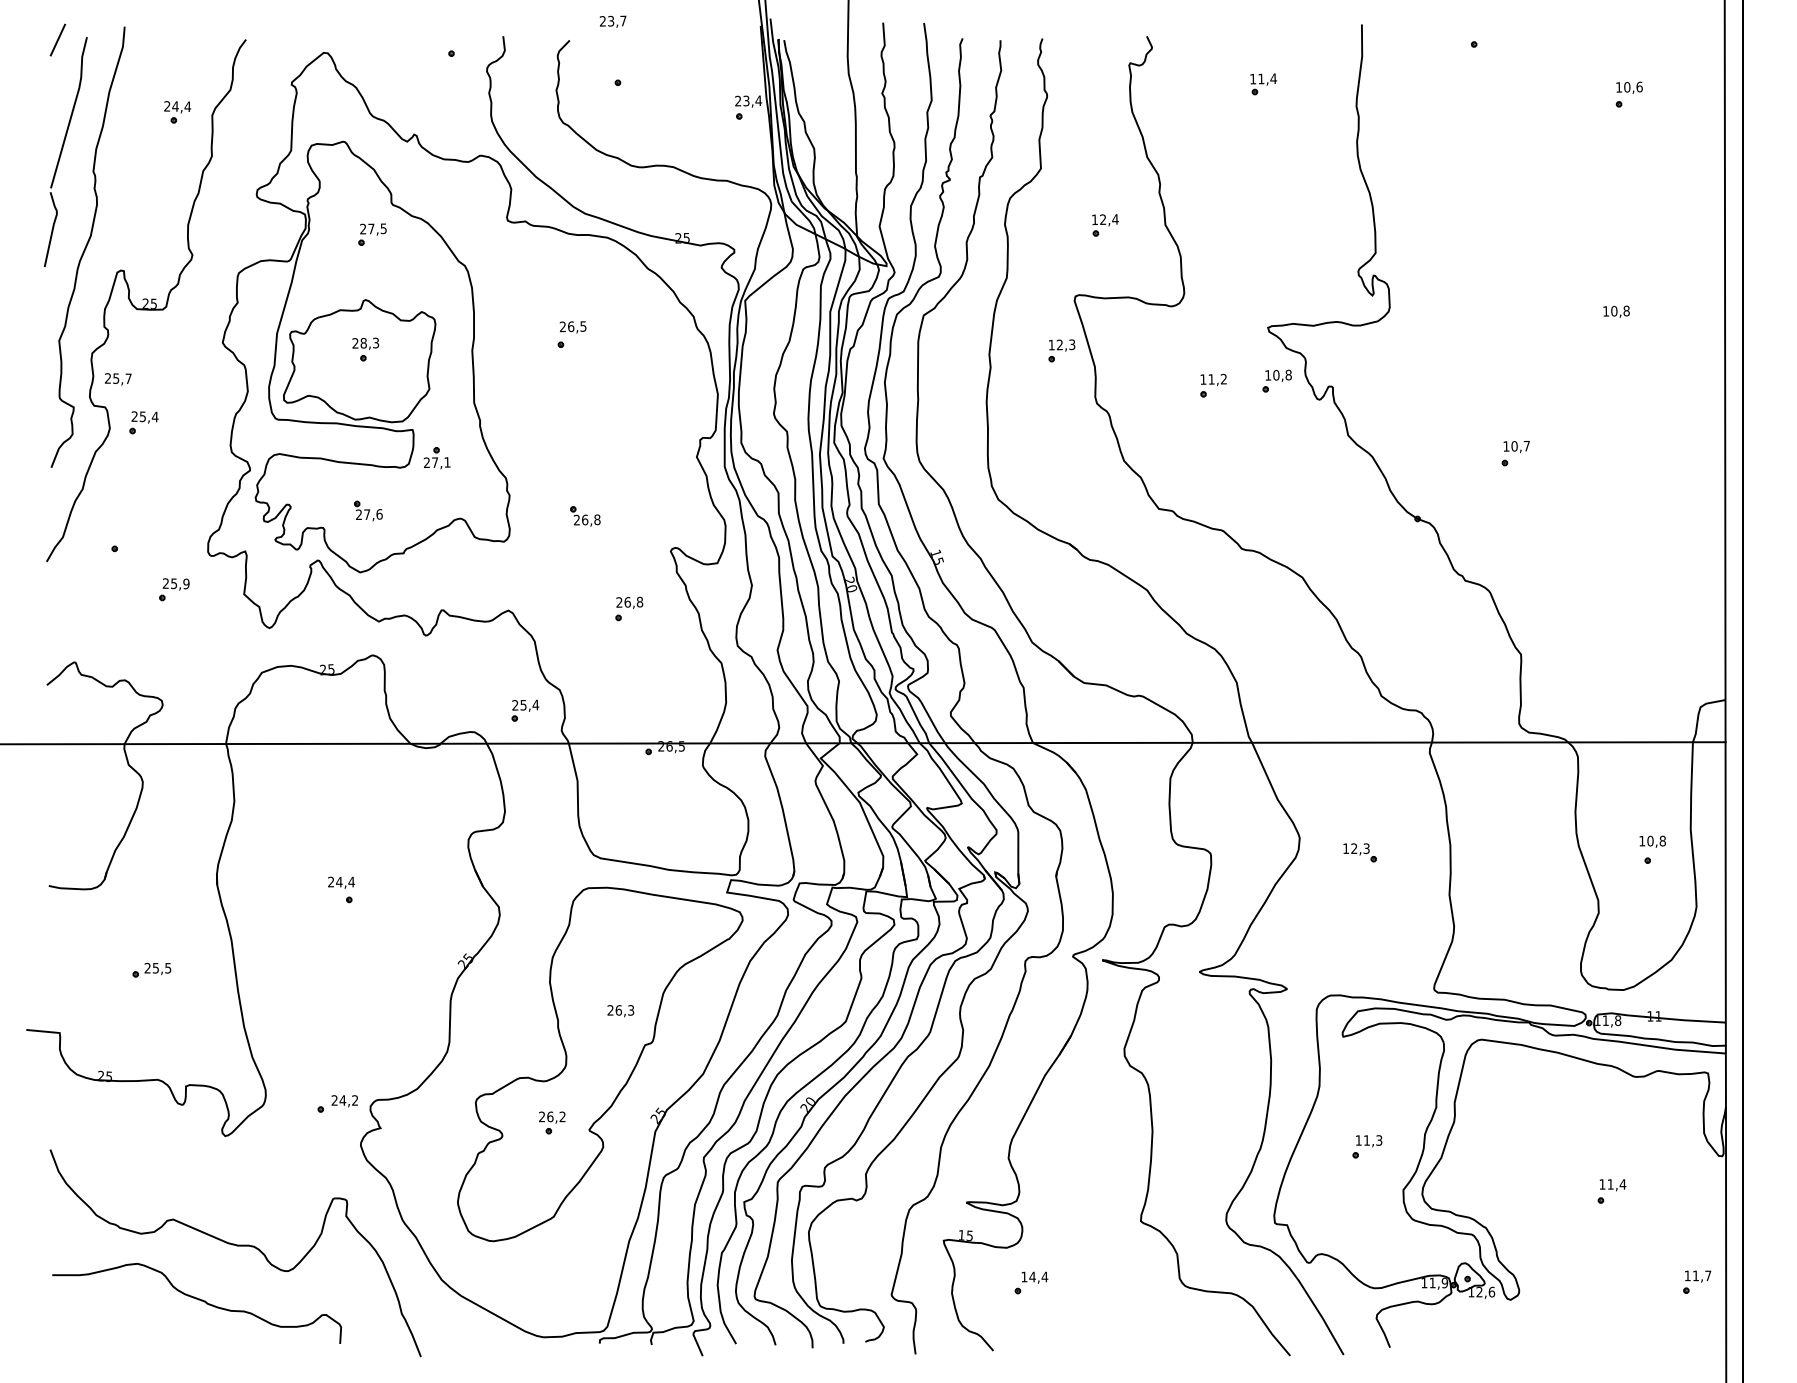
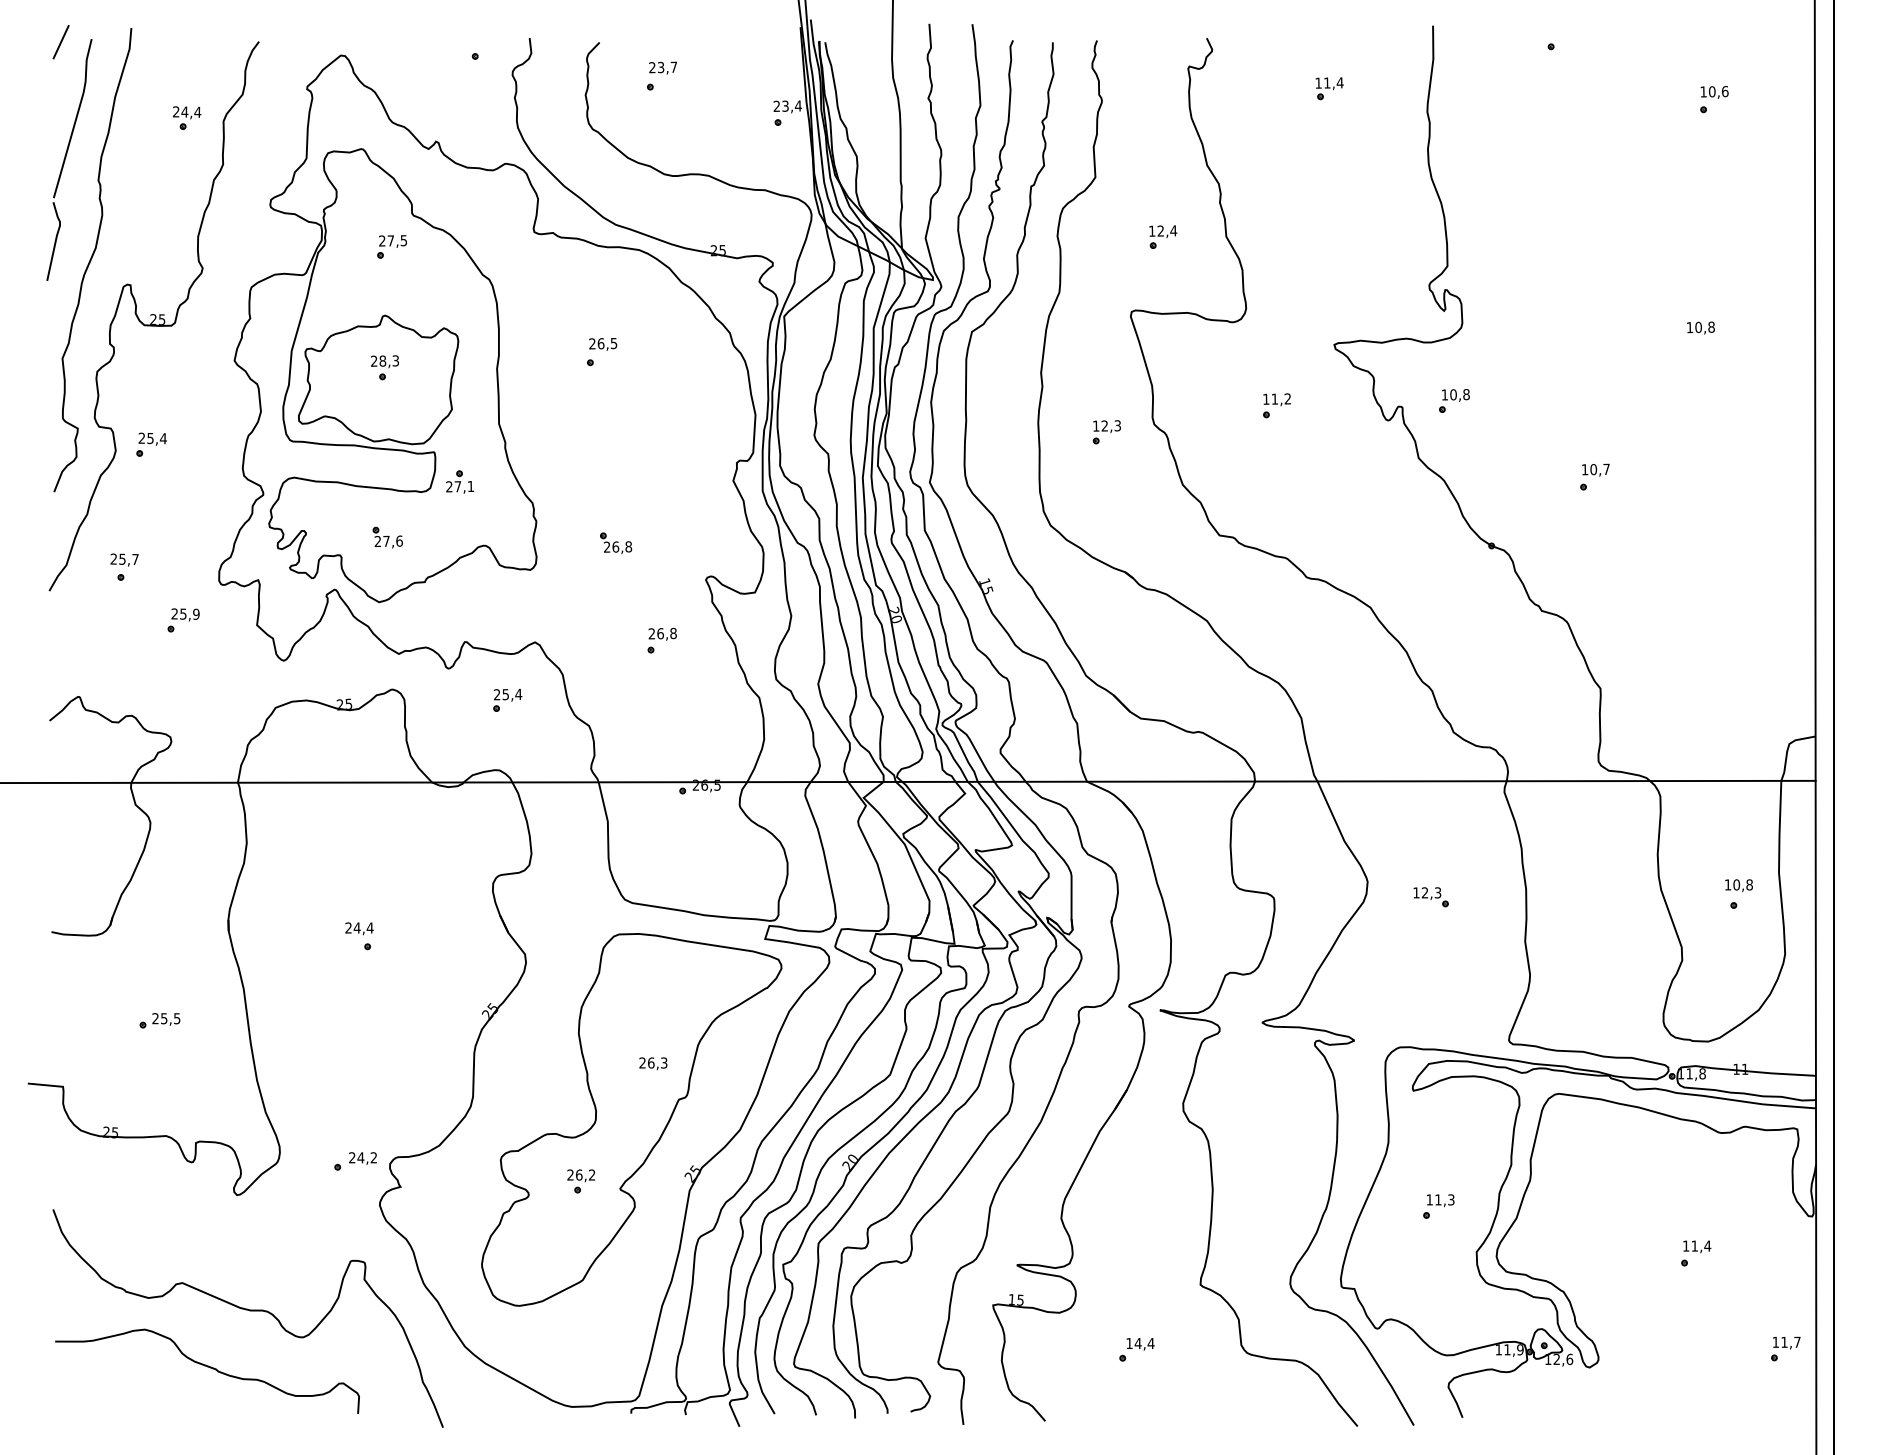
text: (612, 21) -> (662, 67), moved
part: (1061, 350) -> (1106, 431), moved
text: (118, 379) -> (124, 560), moved
part: (1276, 380) -> (1453, 400), moved
part: (525, 710) -> (507, 700), moved
part: (1031, 1282) -> (1136, 1349), moved

